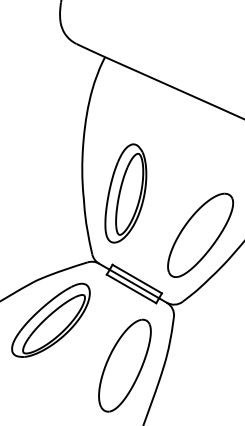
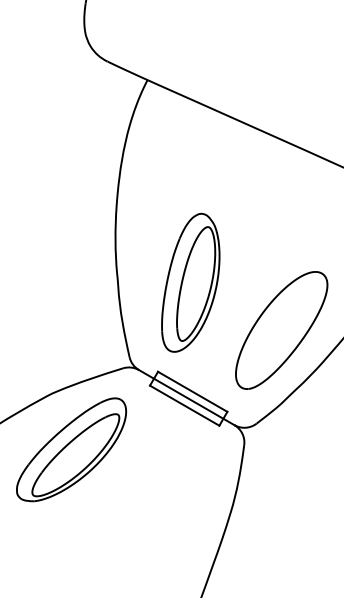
part: (125, 193) -> (190, 282), moved
part: (124, 365) -> (174, 513), removed

